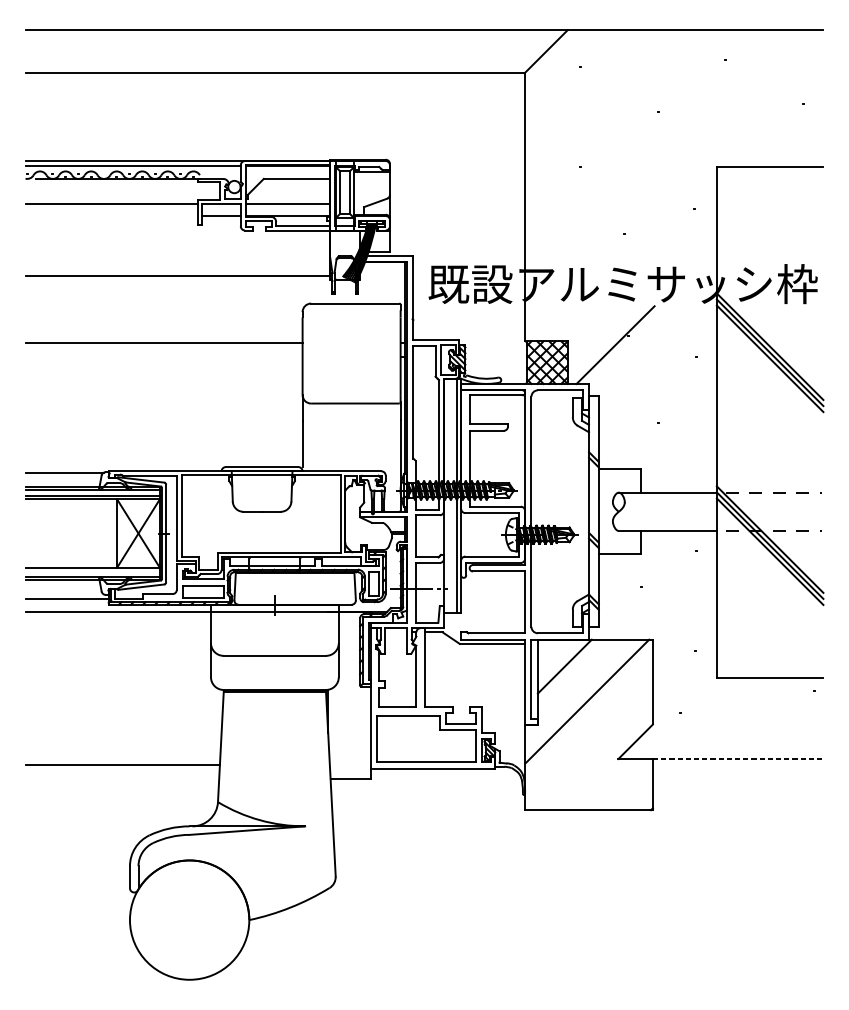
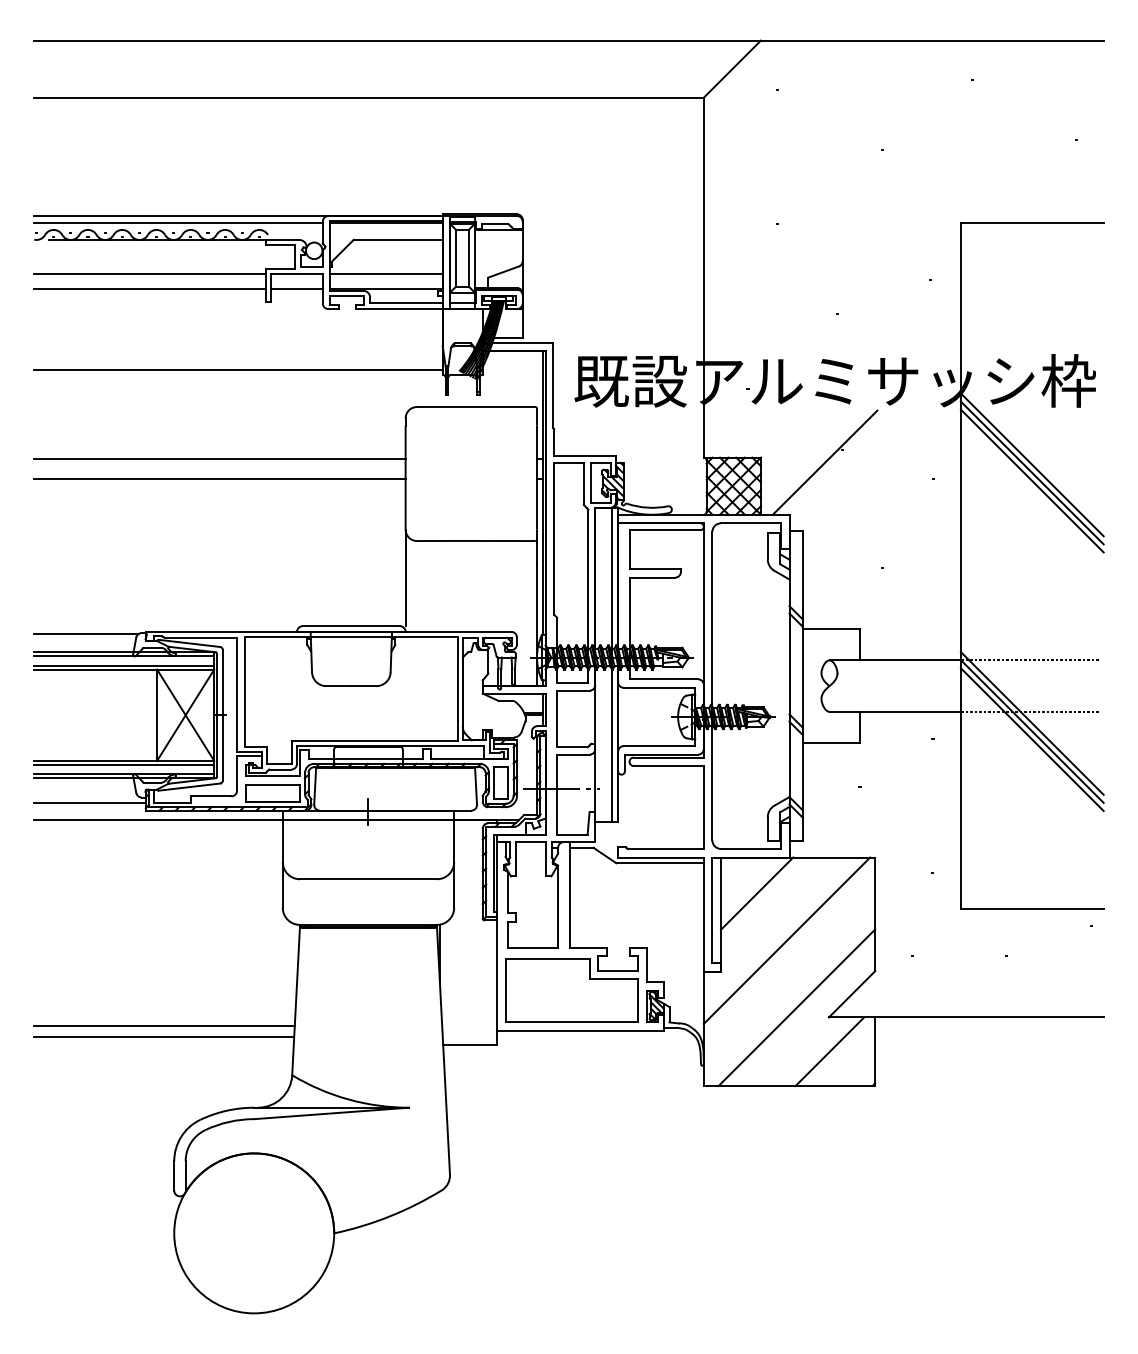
line: (111, 215) -> (149, 289), added
line: (163, 356) -> (219, 478), added
line: (92, 570) -> (124, 764), added
line: (594, 751) -> (796, 1007), added
line: (738, 759) -> (989, 1017), dashed -> solid
line: (122, 773) -> (164, 1037), added
line: (618, 784) -> (829, 1051), added

